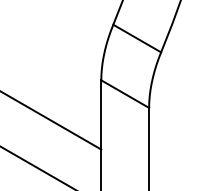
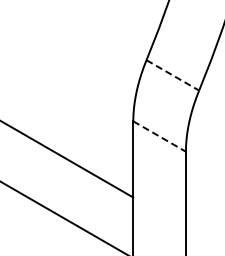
line: (137, 38) -> (173, 75), solid -> dashed
line: (126, 94) -> (160, 136), solid -> dashed

